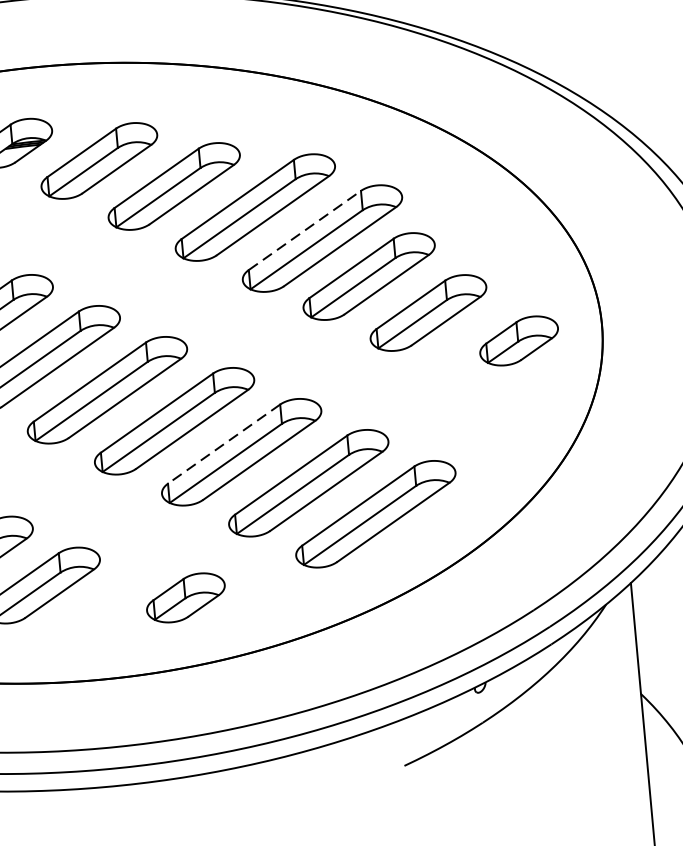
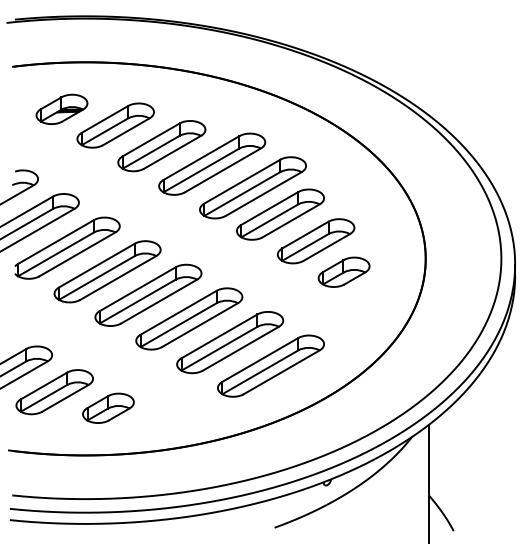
line: (305, 230) -> (242, 181), dashed -> solid
part: (518, 339) -> (343, 271), moved
line: (223, 443) -> (178, 312), dashed -> solid
part: (185, 596) -> (108, 407), moved

